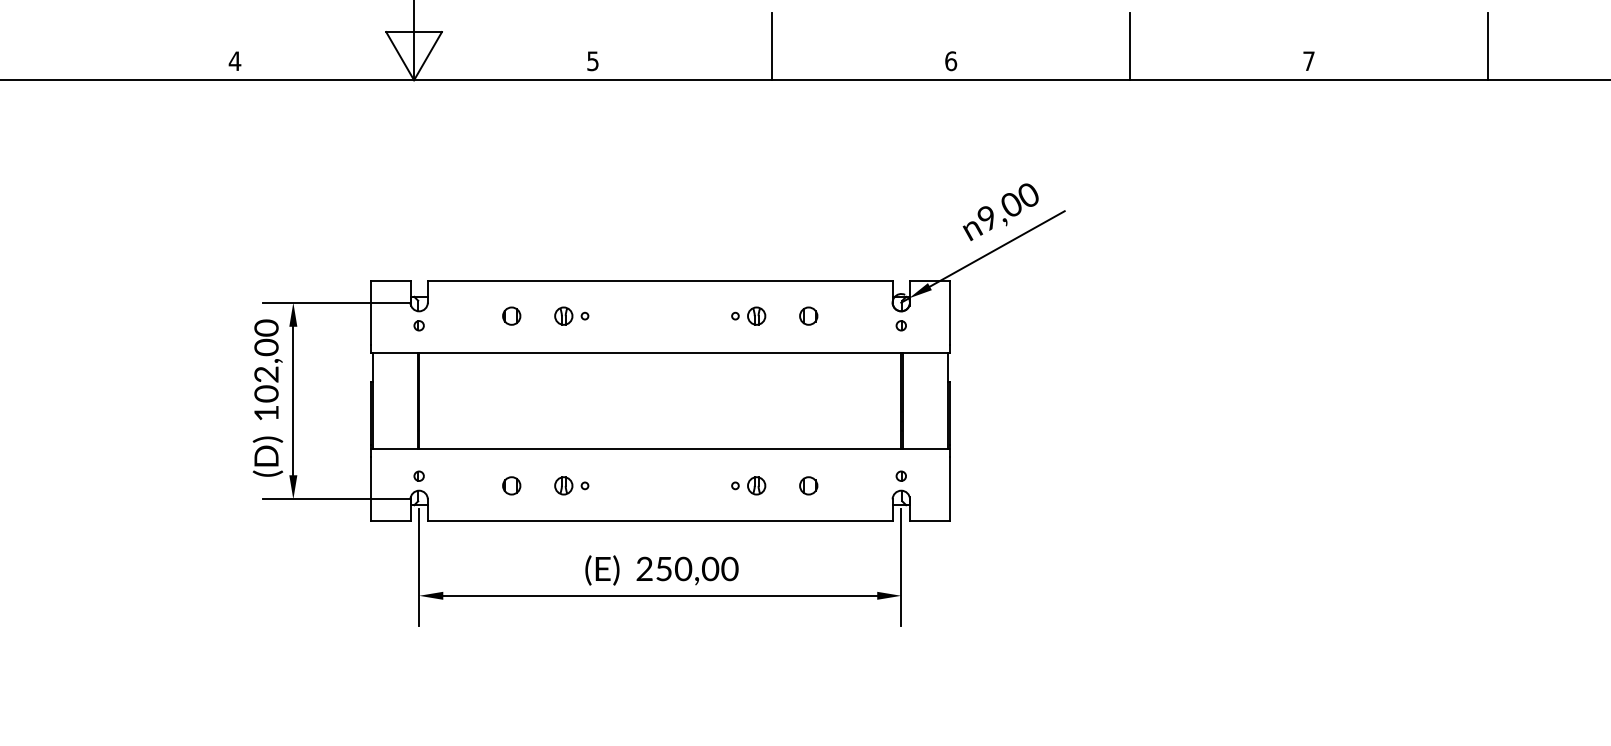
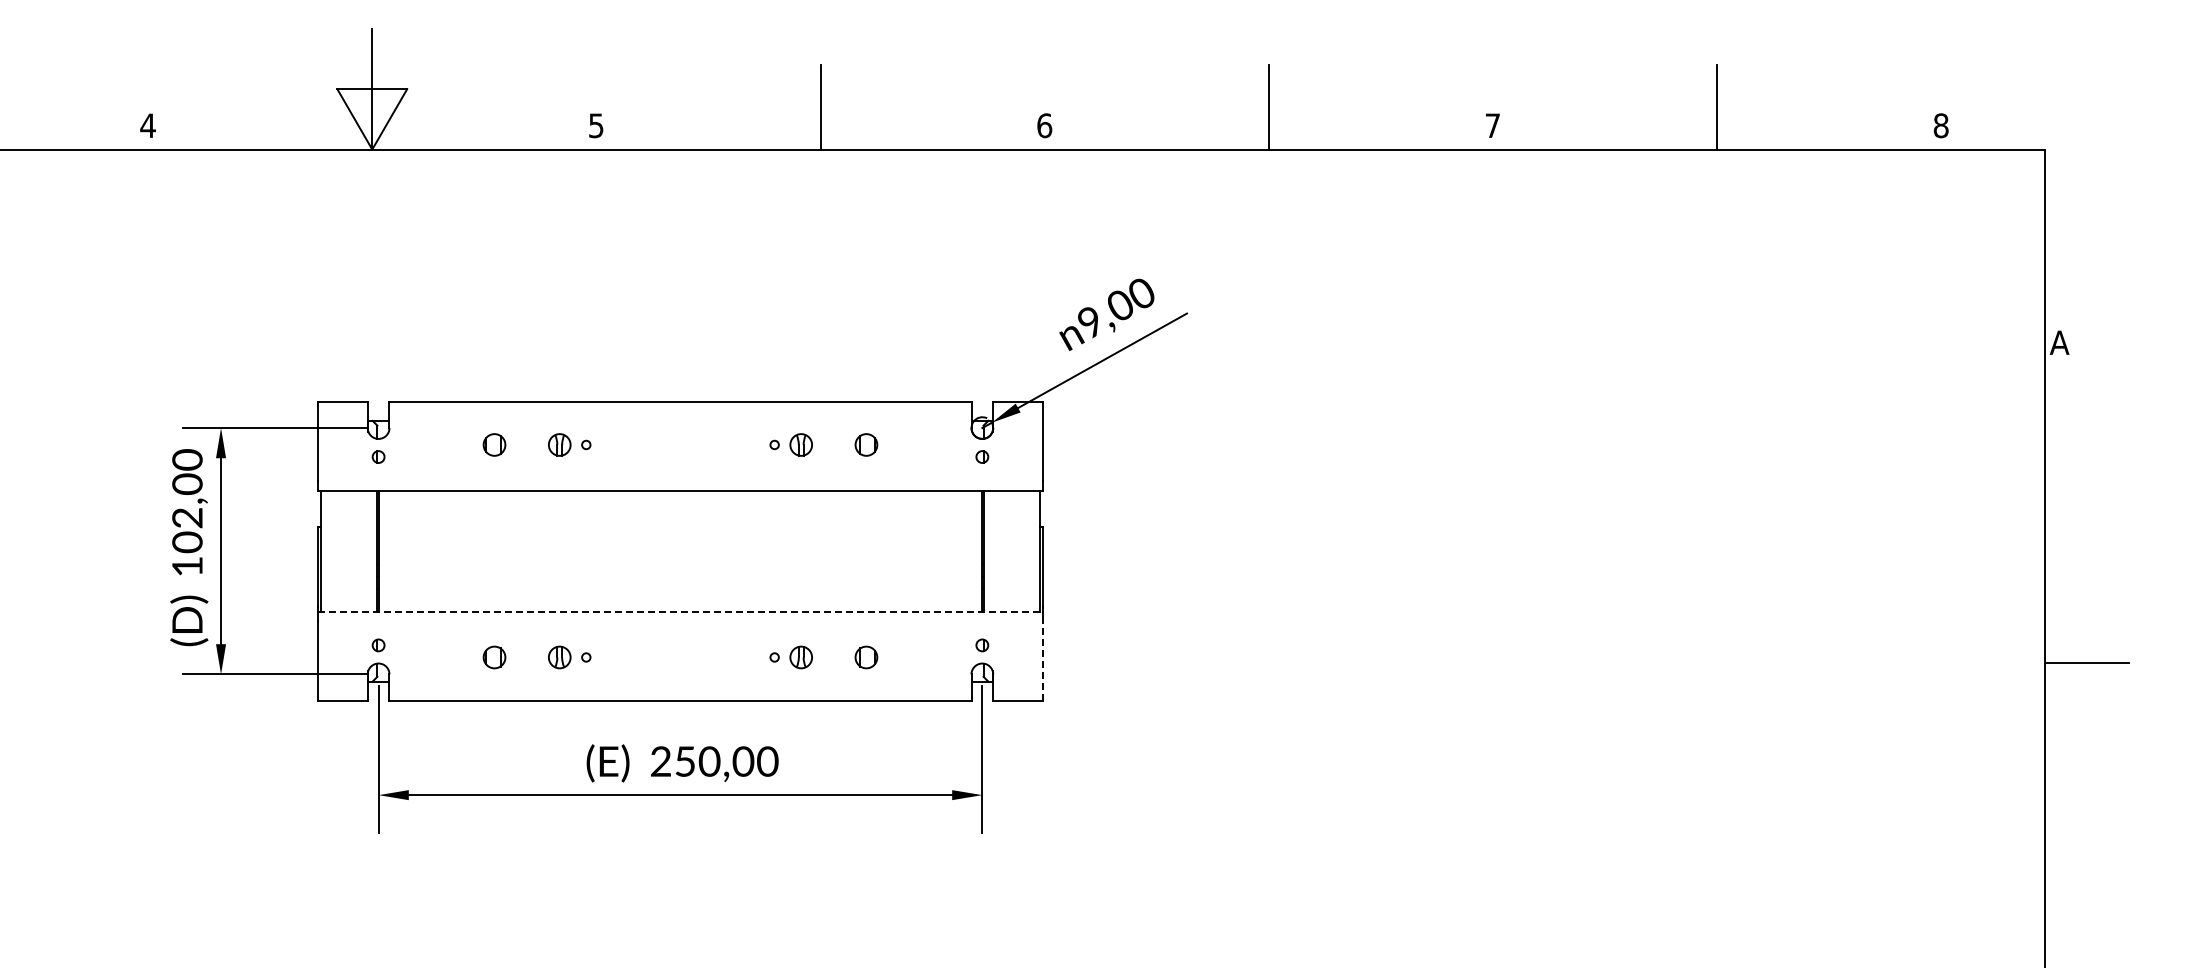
line: (660, 449) -> (680, 611), solid -> dashed
line: (949, 489) -> (1042, 661), solid -> dashed

